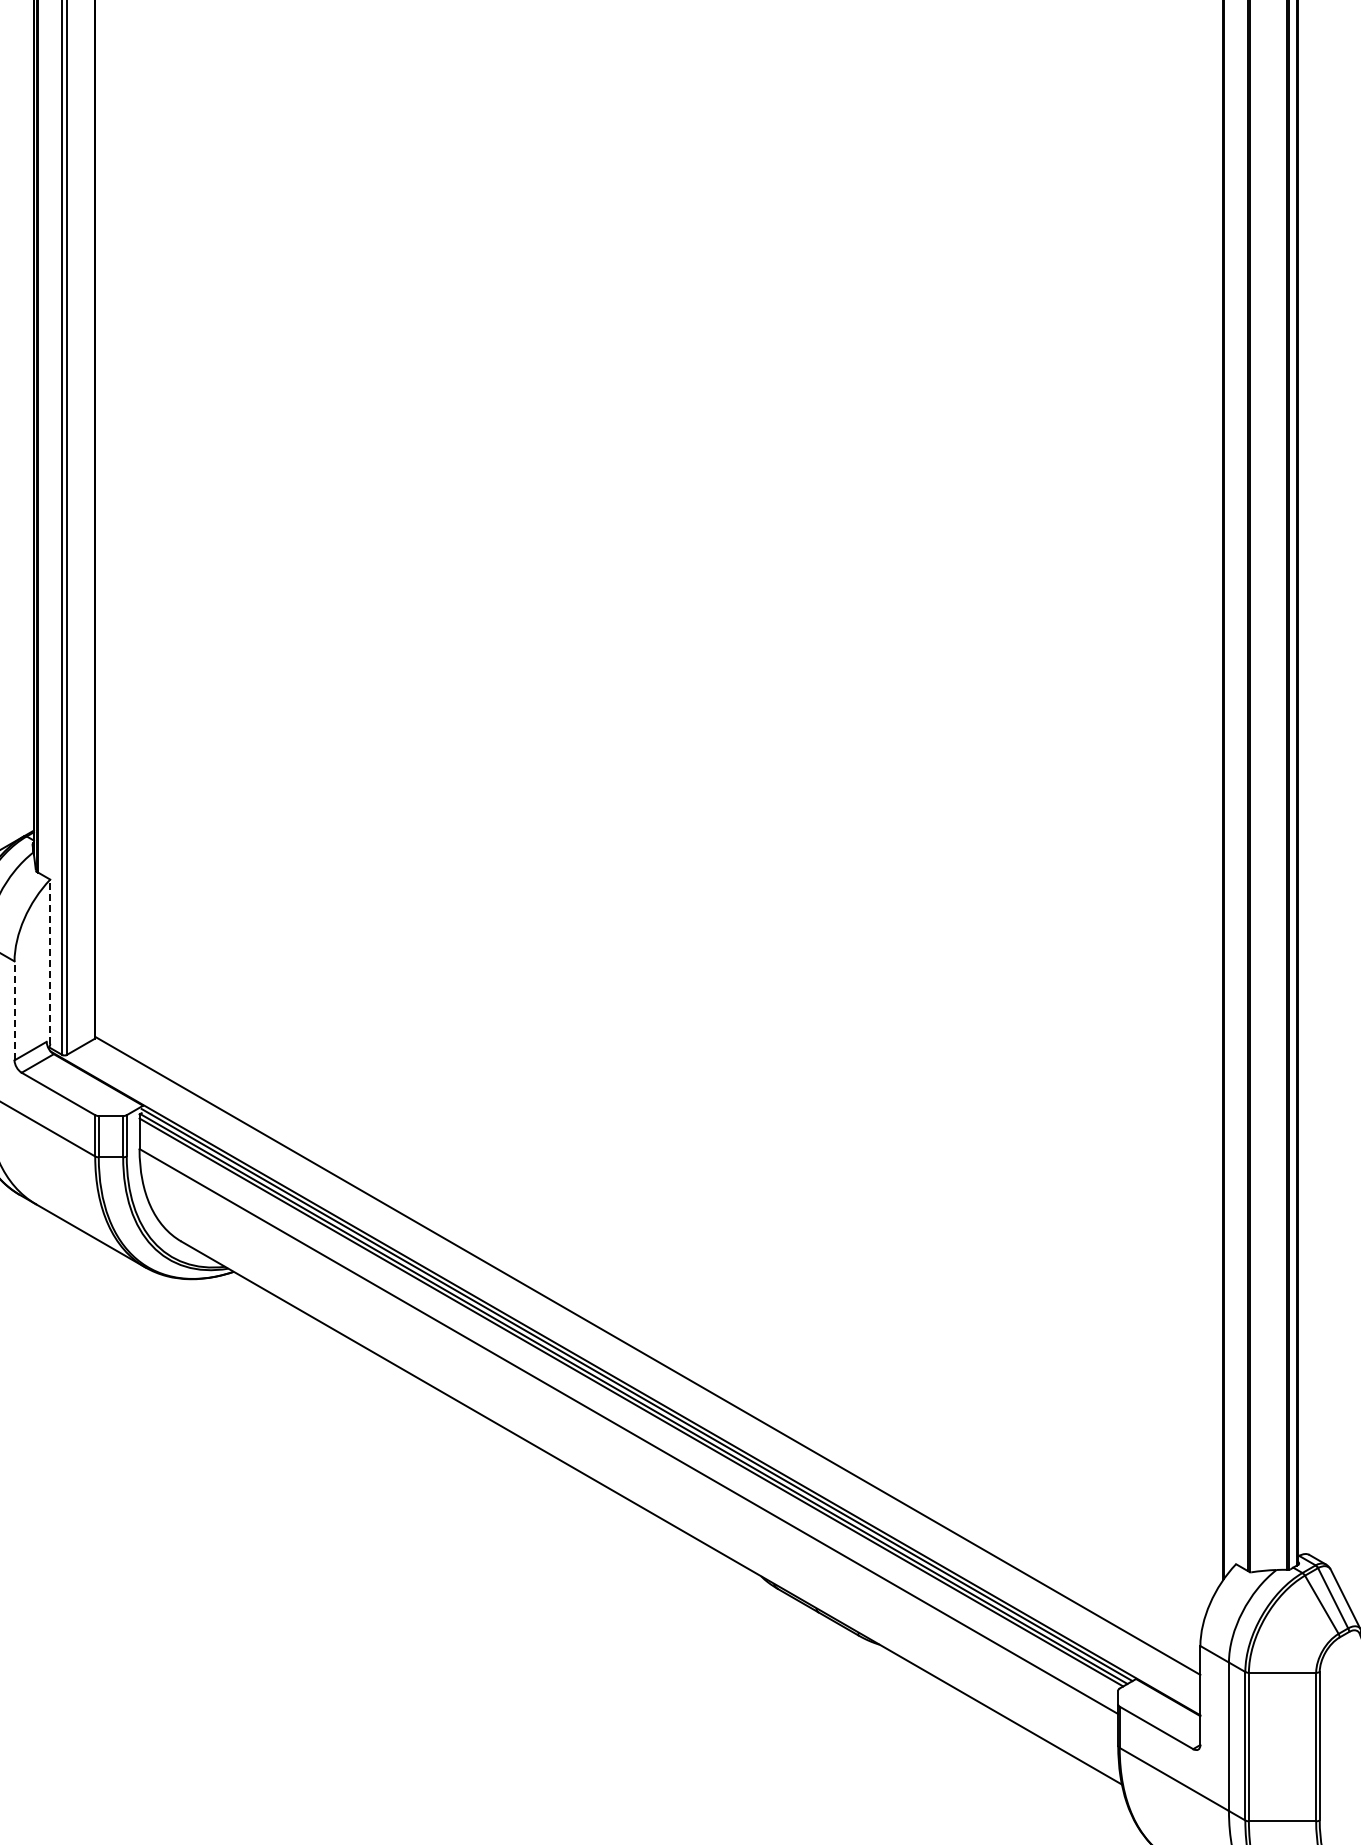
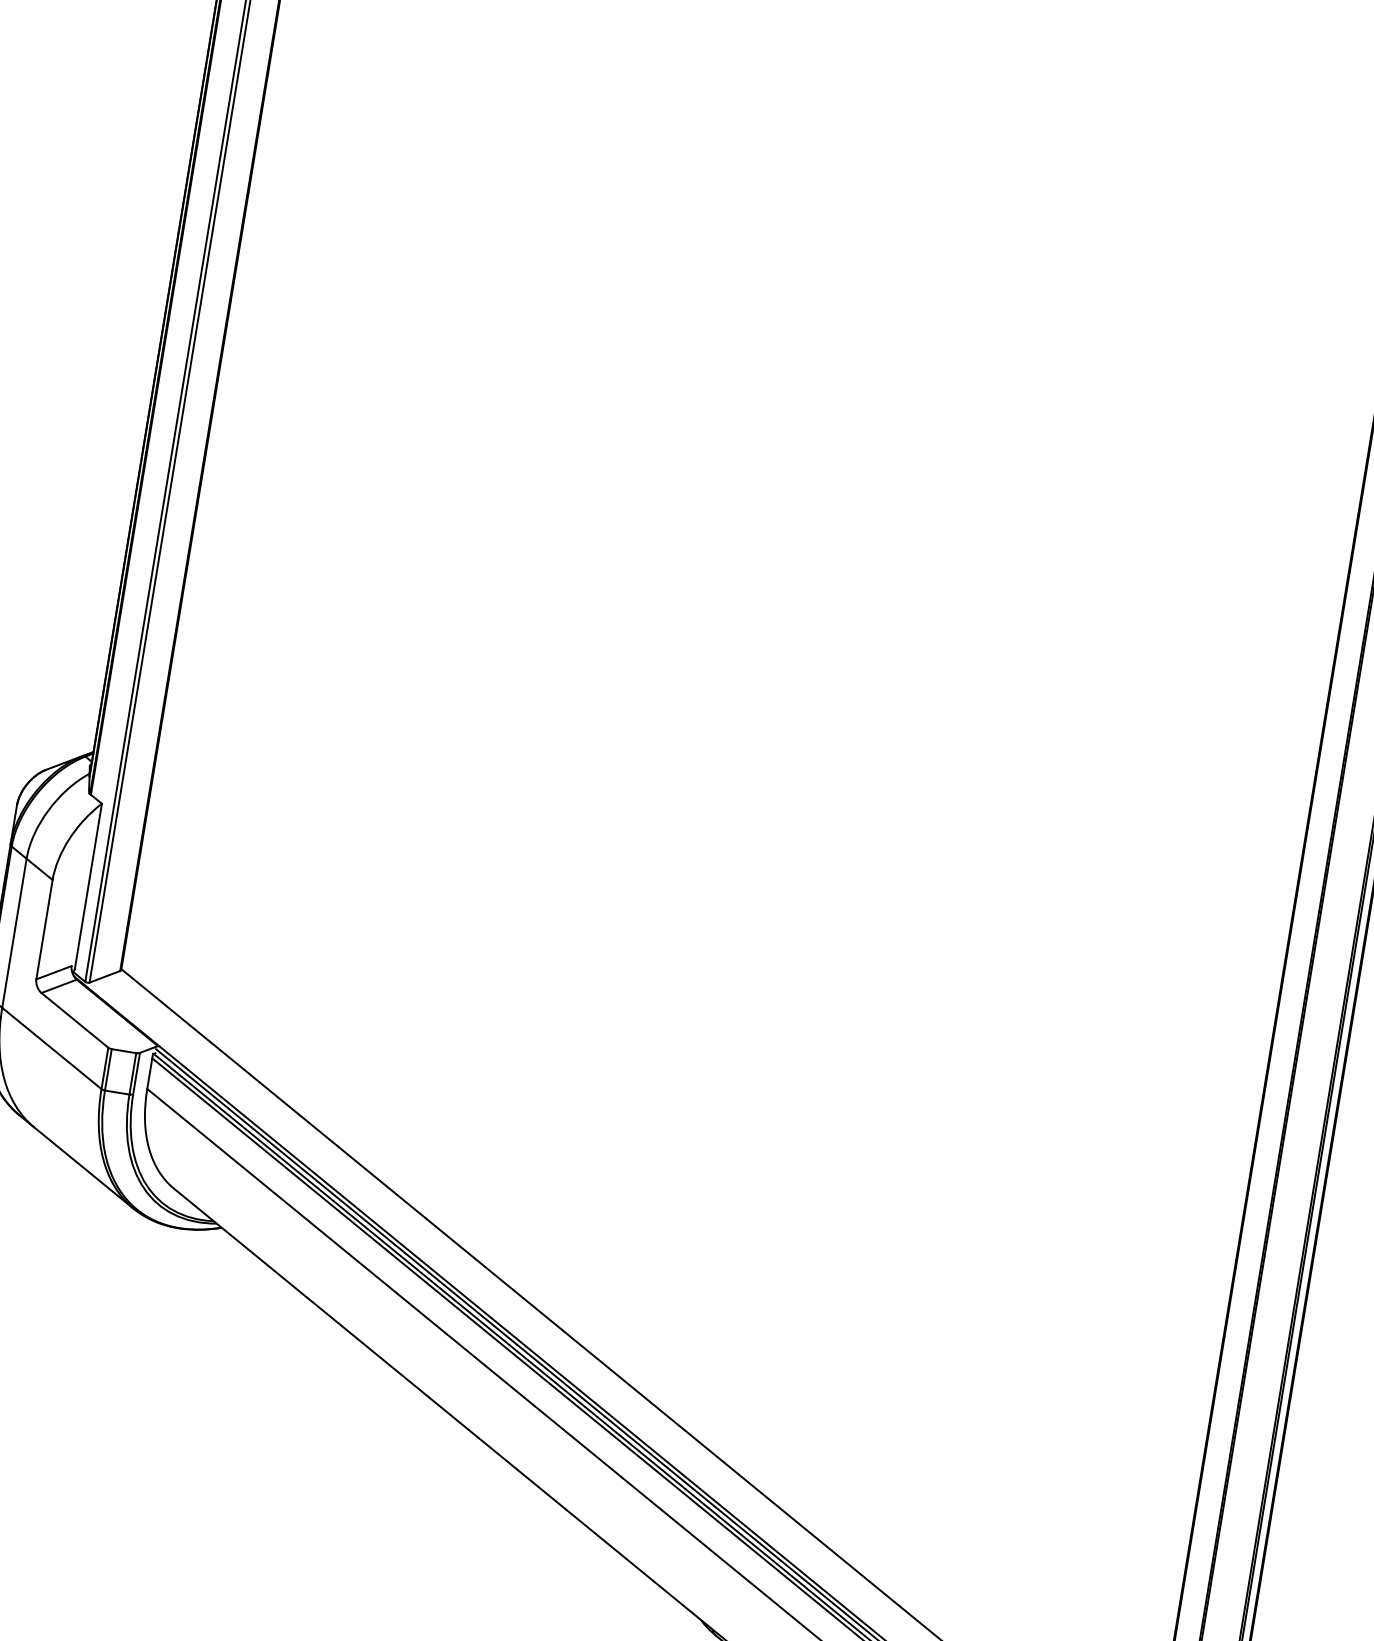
line: (50, 961) -> (88, 886), dashed -> solid
line: (14, 1010) -> (44, 929), dashed -> solid

